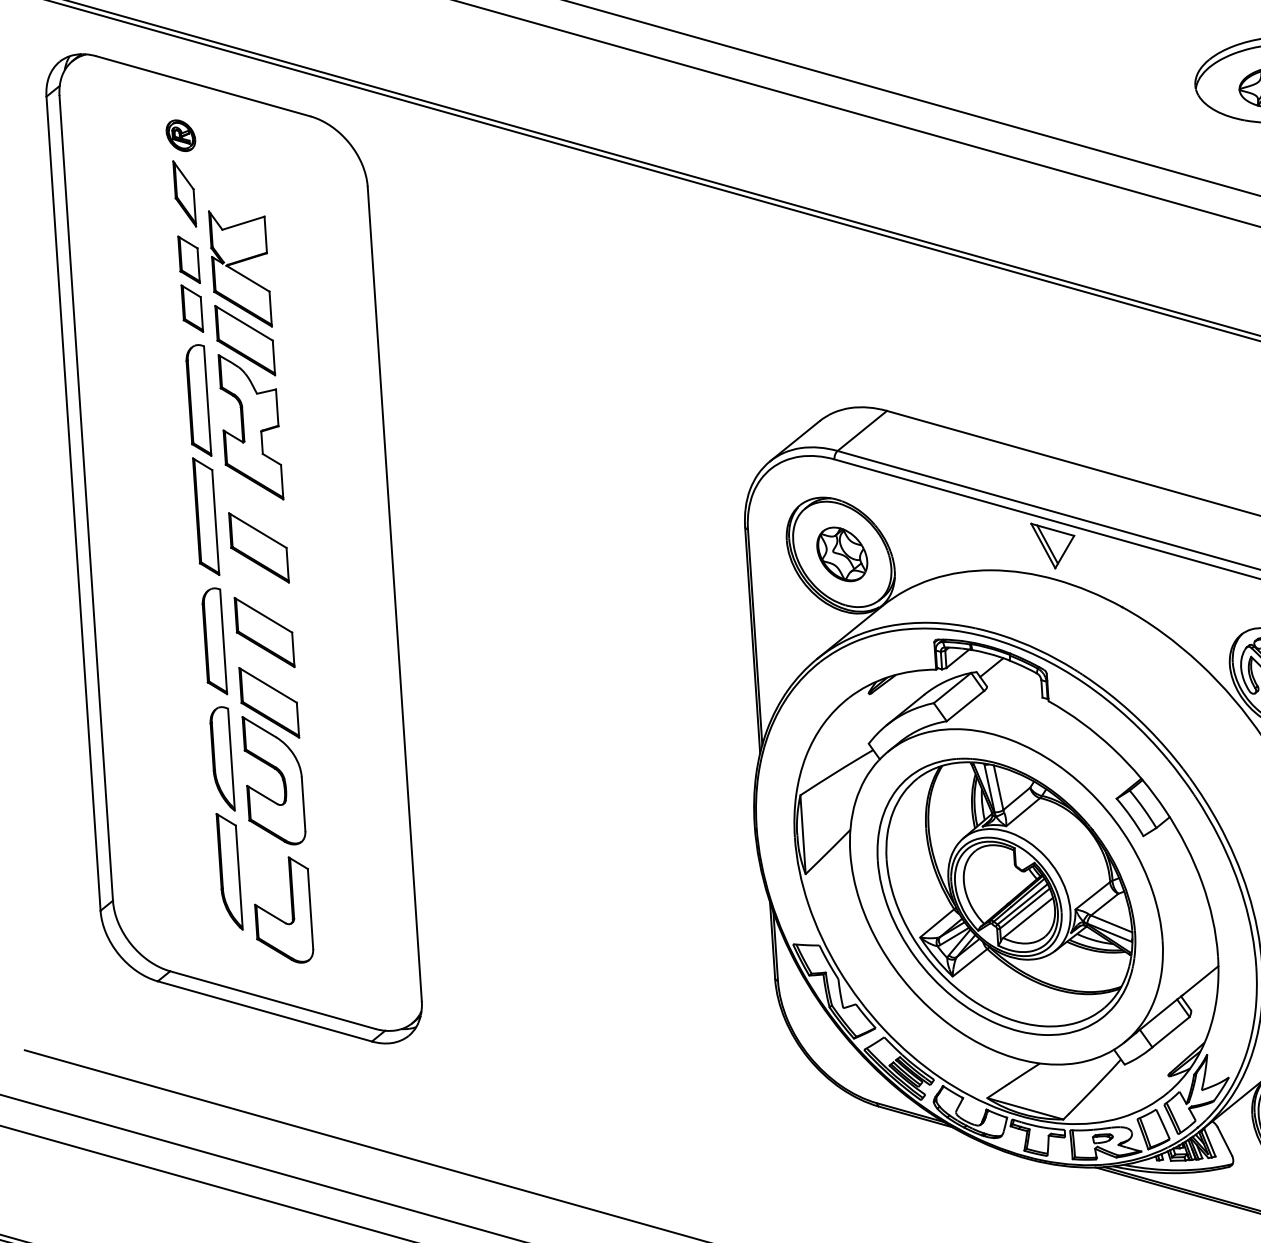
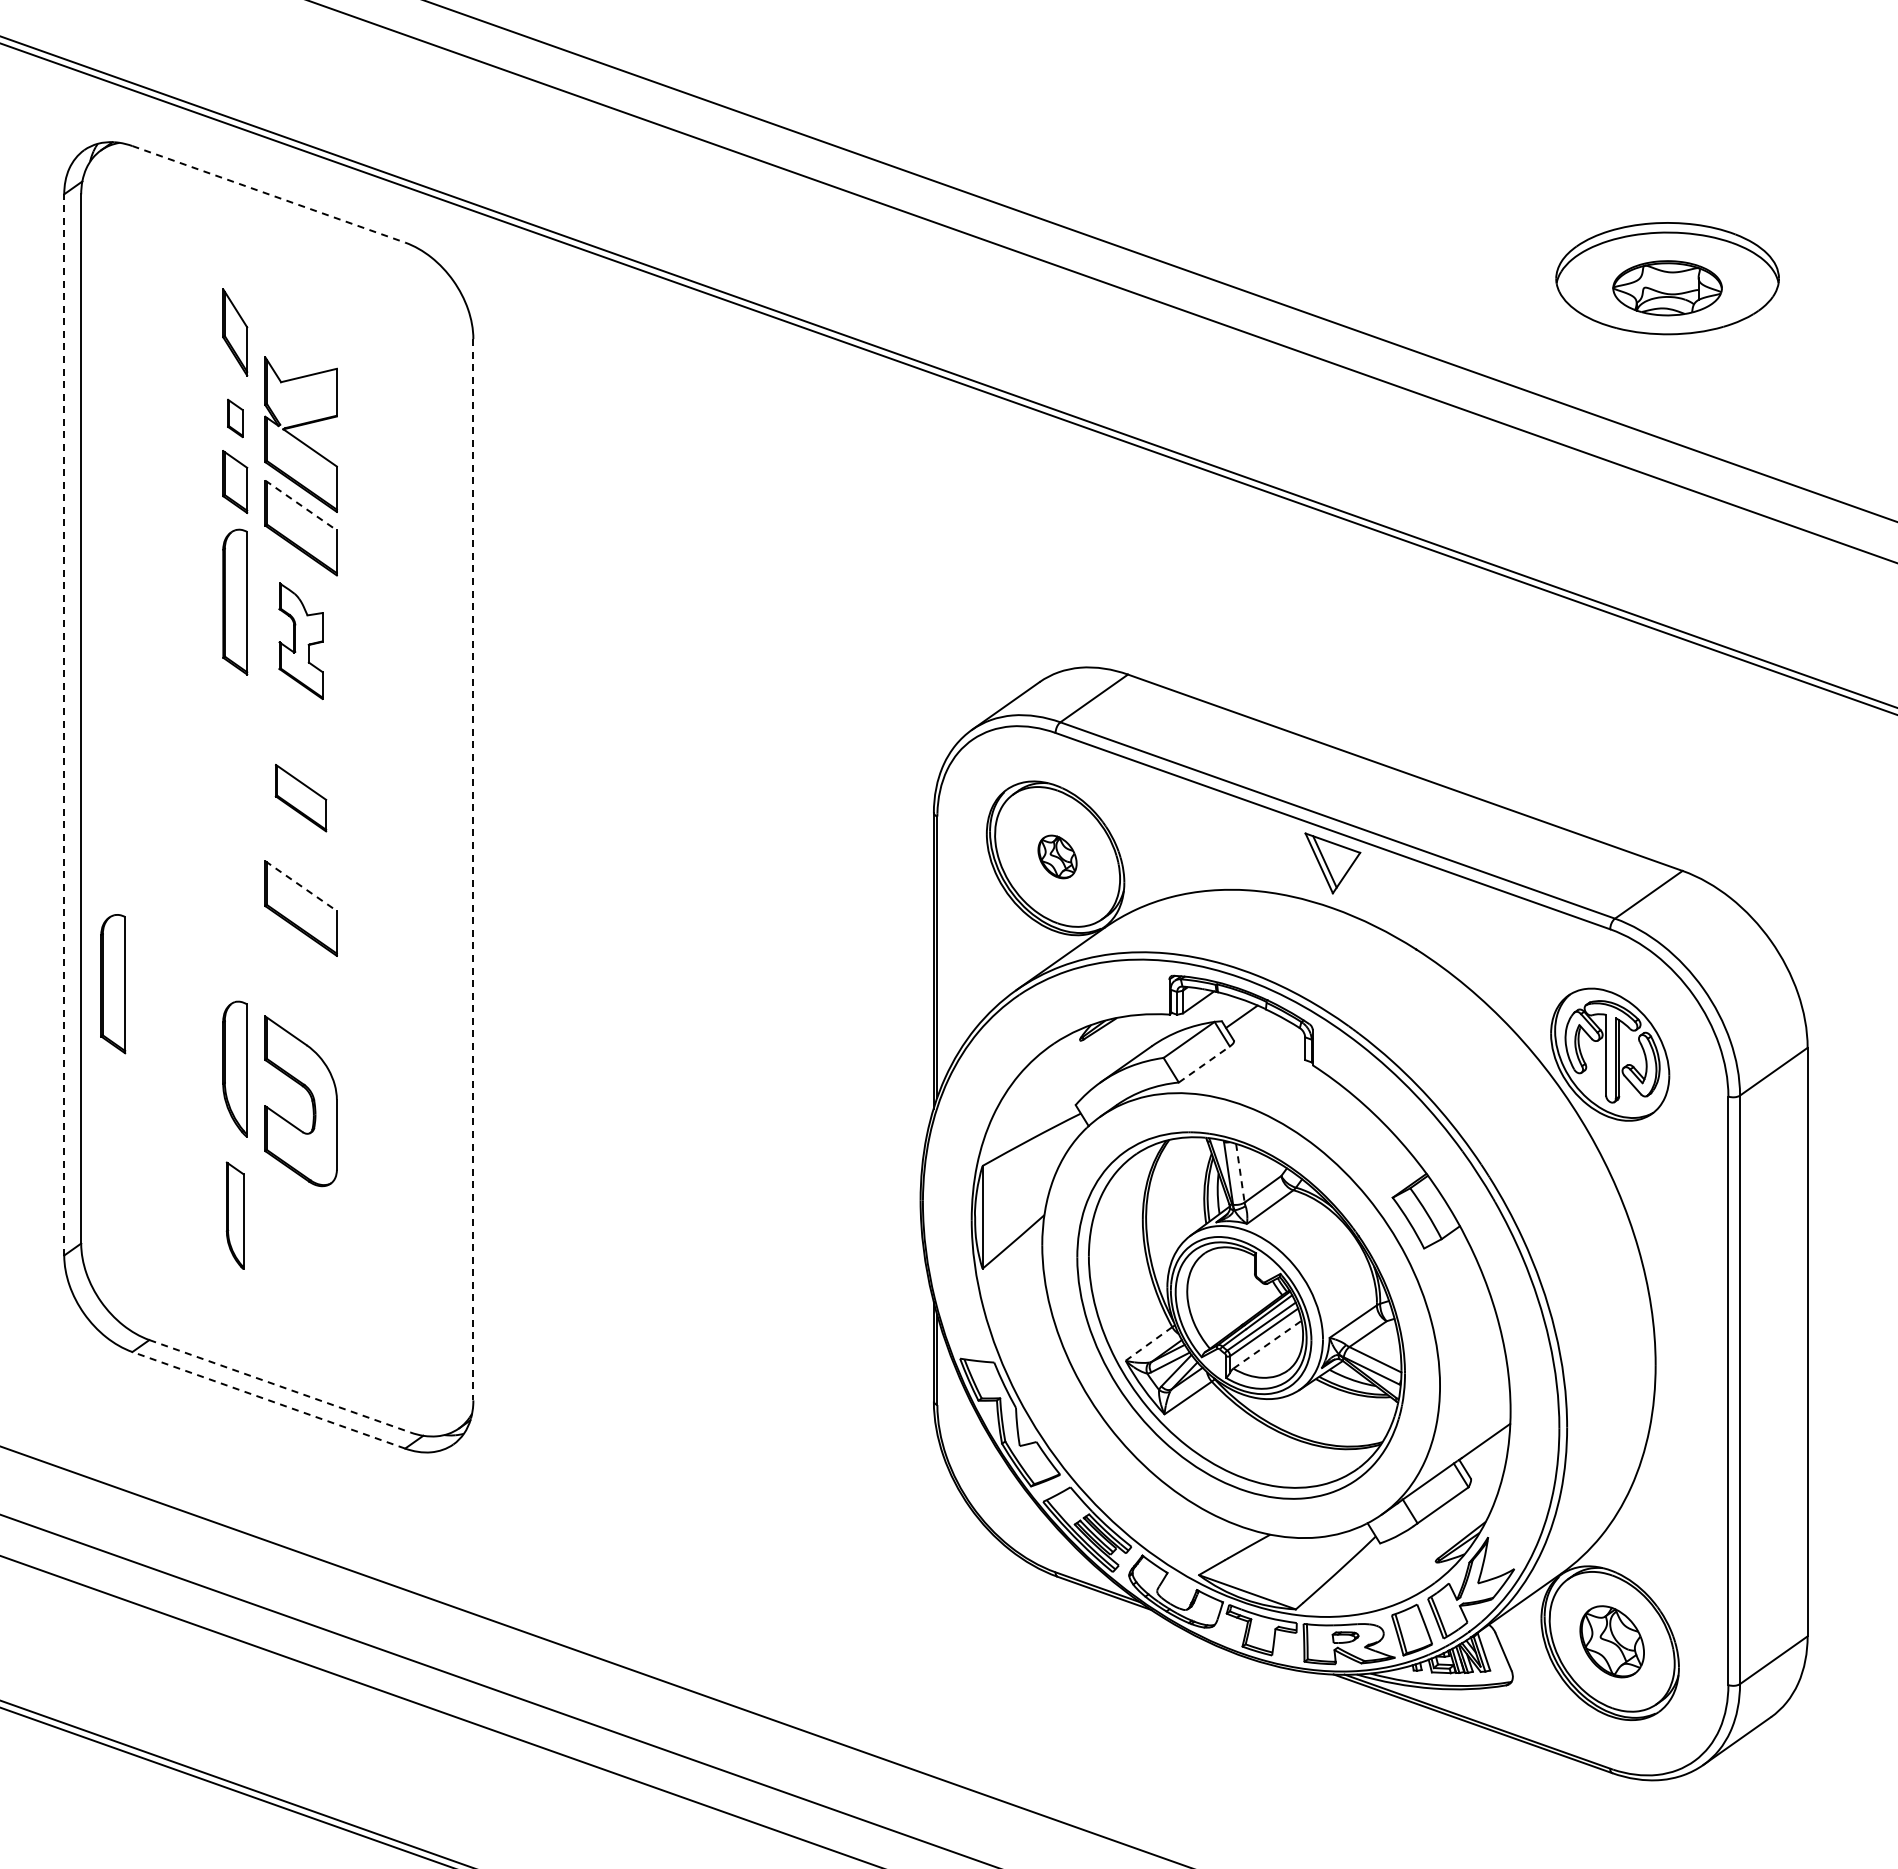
line: (203, 86) -> (268, 194), solid -> dashed
part: (181, 135) -> (235, 256), removed
part: (189, 259) -> (235, 418), size x0.6
line: (244, 323) -> (301, 505), solid -> dashed
part: (250, 427) -> (300, 641), size x0.6
line: (73, 503) -> (64, 724), solid -> dashed
part: (206, 516) -> (235, 752), removed
part: (258, 547) -> (300, 797), size x0.7
part: (842, 554) -> (1057, 856), size x0.6
line: (394, 593) -> (473, 869), solid -> dashed
line: (263, 615) -> (301, 886), solid -> dashed
part: (214, 641) -> (113, 984), moved
part: (268, 702) -> (300, 999), removed
line: (965, 706) -> (1204, 1064), solid -> dashed
line: (998, 787) -> (1240, 1173), solid -> dashed
part: (229, 871) -> (235, 1215), size x0.7
part: (277, 917) -> (293, 1279), removed
line: (1028, 917) -> (1267, 1344), solid -> dashed
line: (937, 922) -> (1149, 1343), solid -> dashed
line: (273, 1000) -> (280, 1386), solid -> dashed
line: (264, 1011) -> (268, 1400), solid -> dashed

